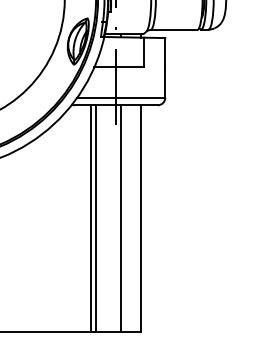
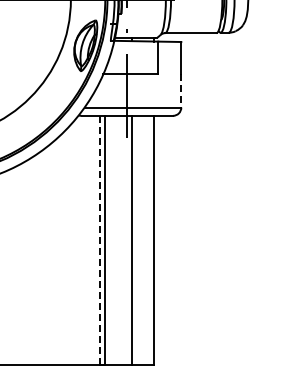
line: (165, 82) -> (181, 90), solid -> dashed
line: (91, 218) -> (100, 240), solid -> dashed

